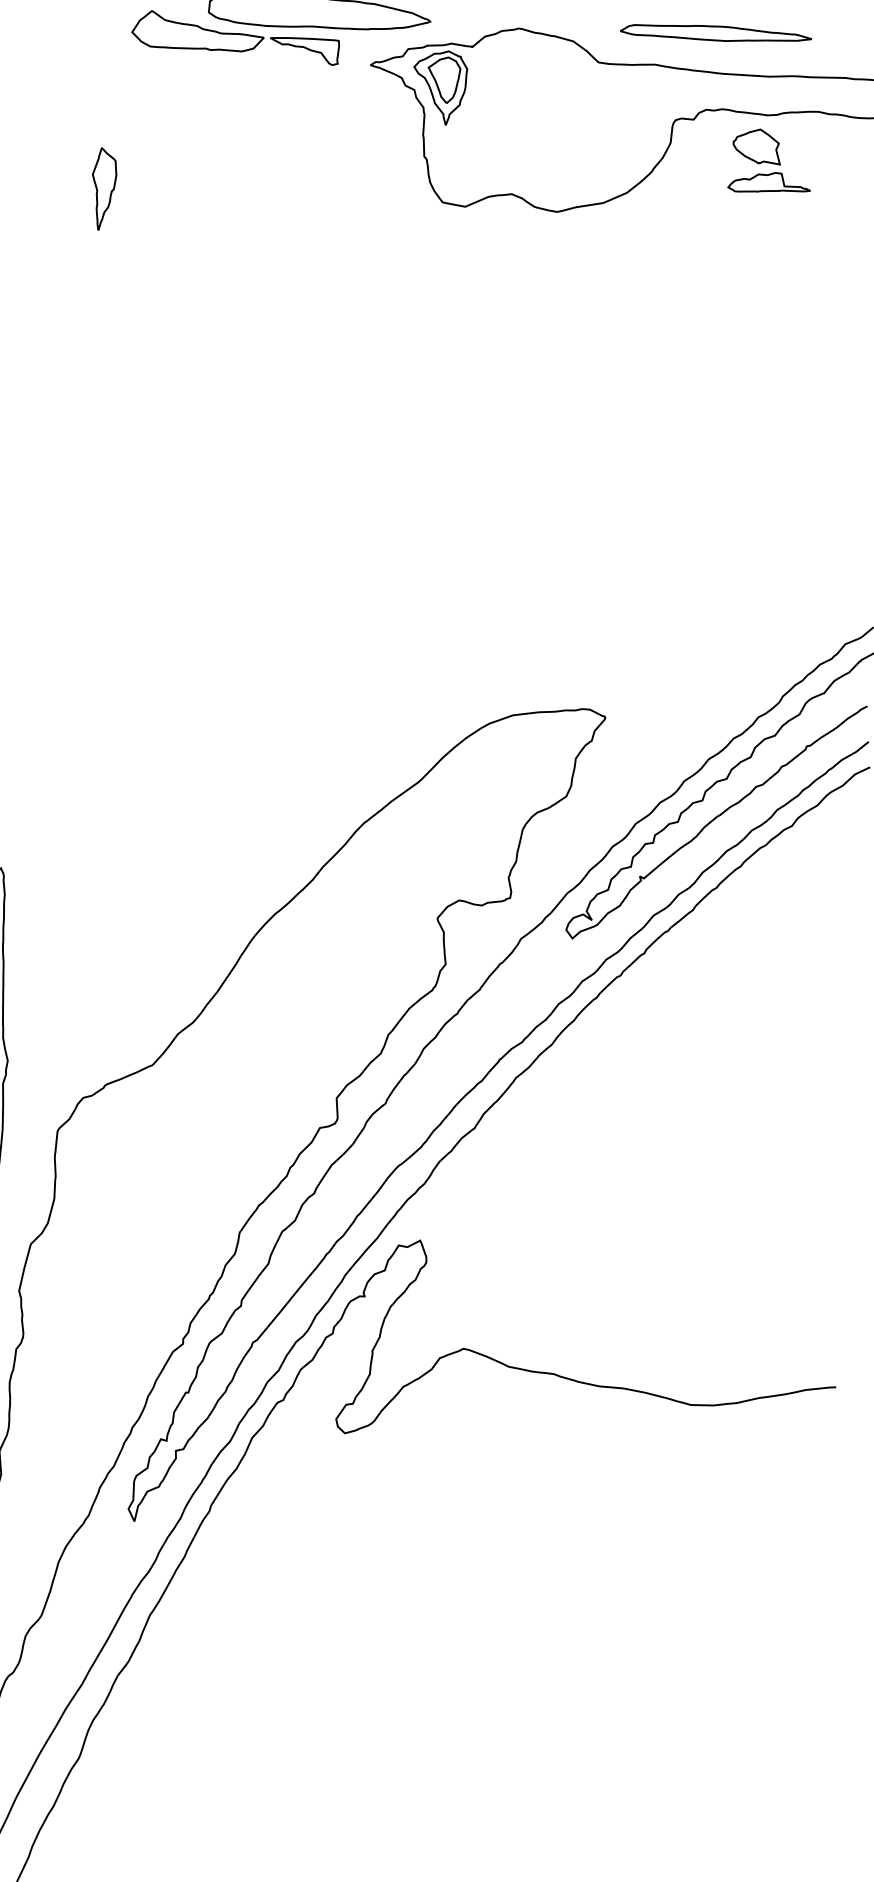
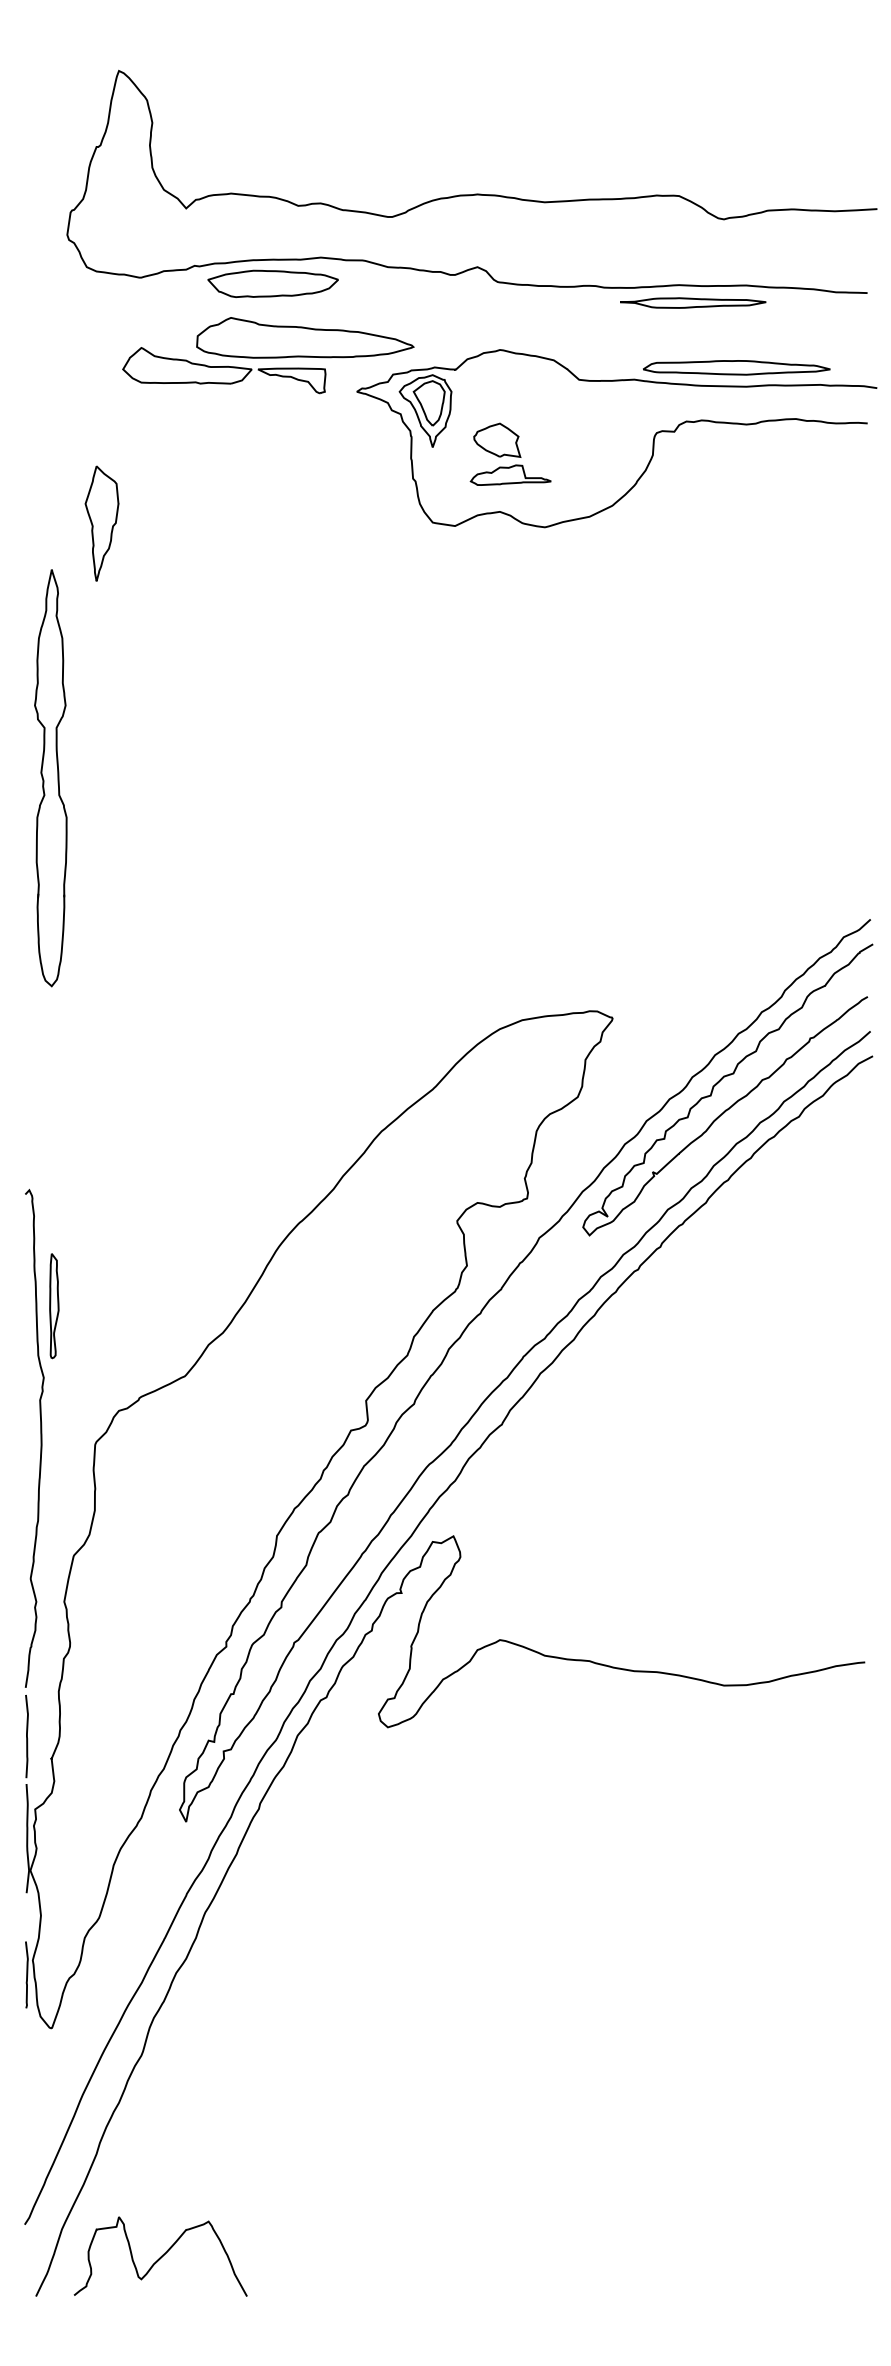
part: (715, 33) -> (736, 367), moved
part: (770, 160) -> (510, 453), moved
part: (103, 189) -> (101, 523), size x1.43
part: (40, 447) -> (50, 778), added
part: (21, 988) -> (54, 1306), added

